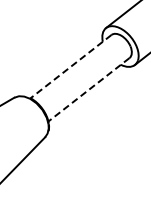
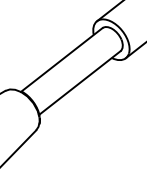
line: (70, 66) -> (61, 59), dashed -> solid
line: (88, 89) -> (79, 82), dashed -> solid

